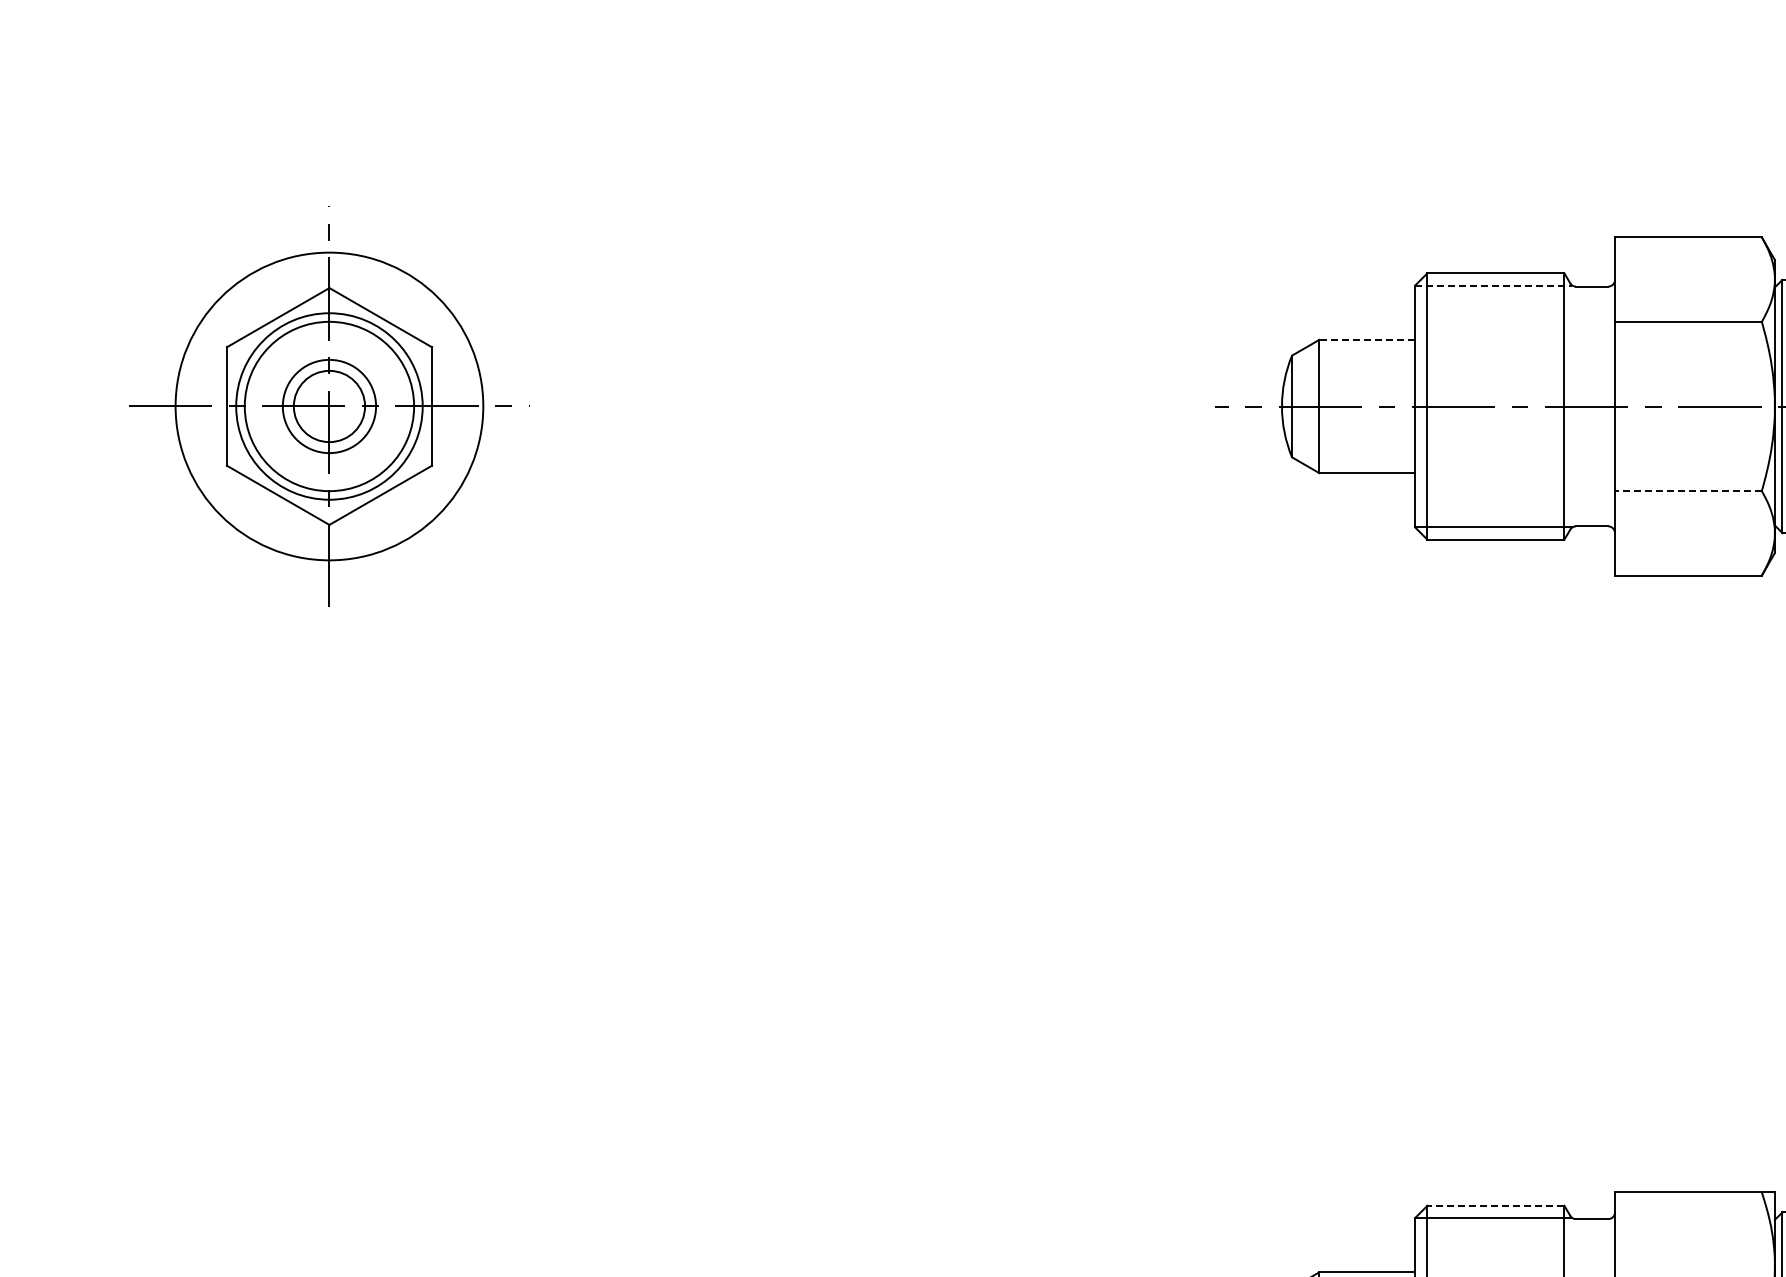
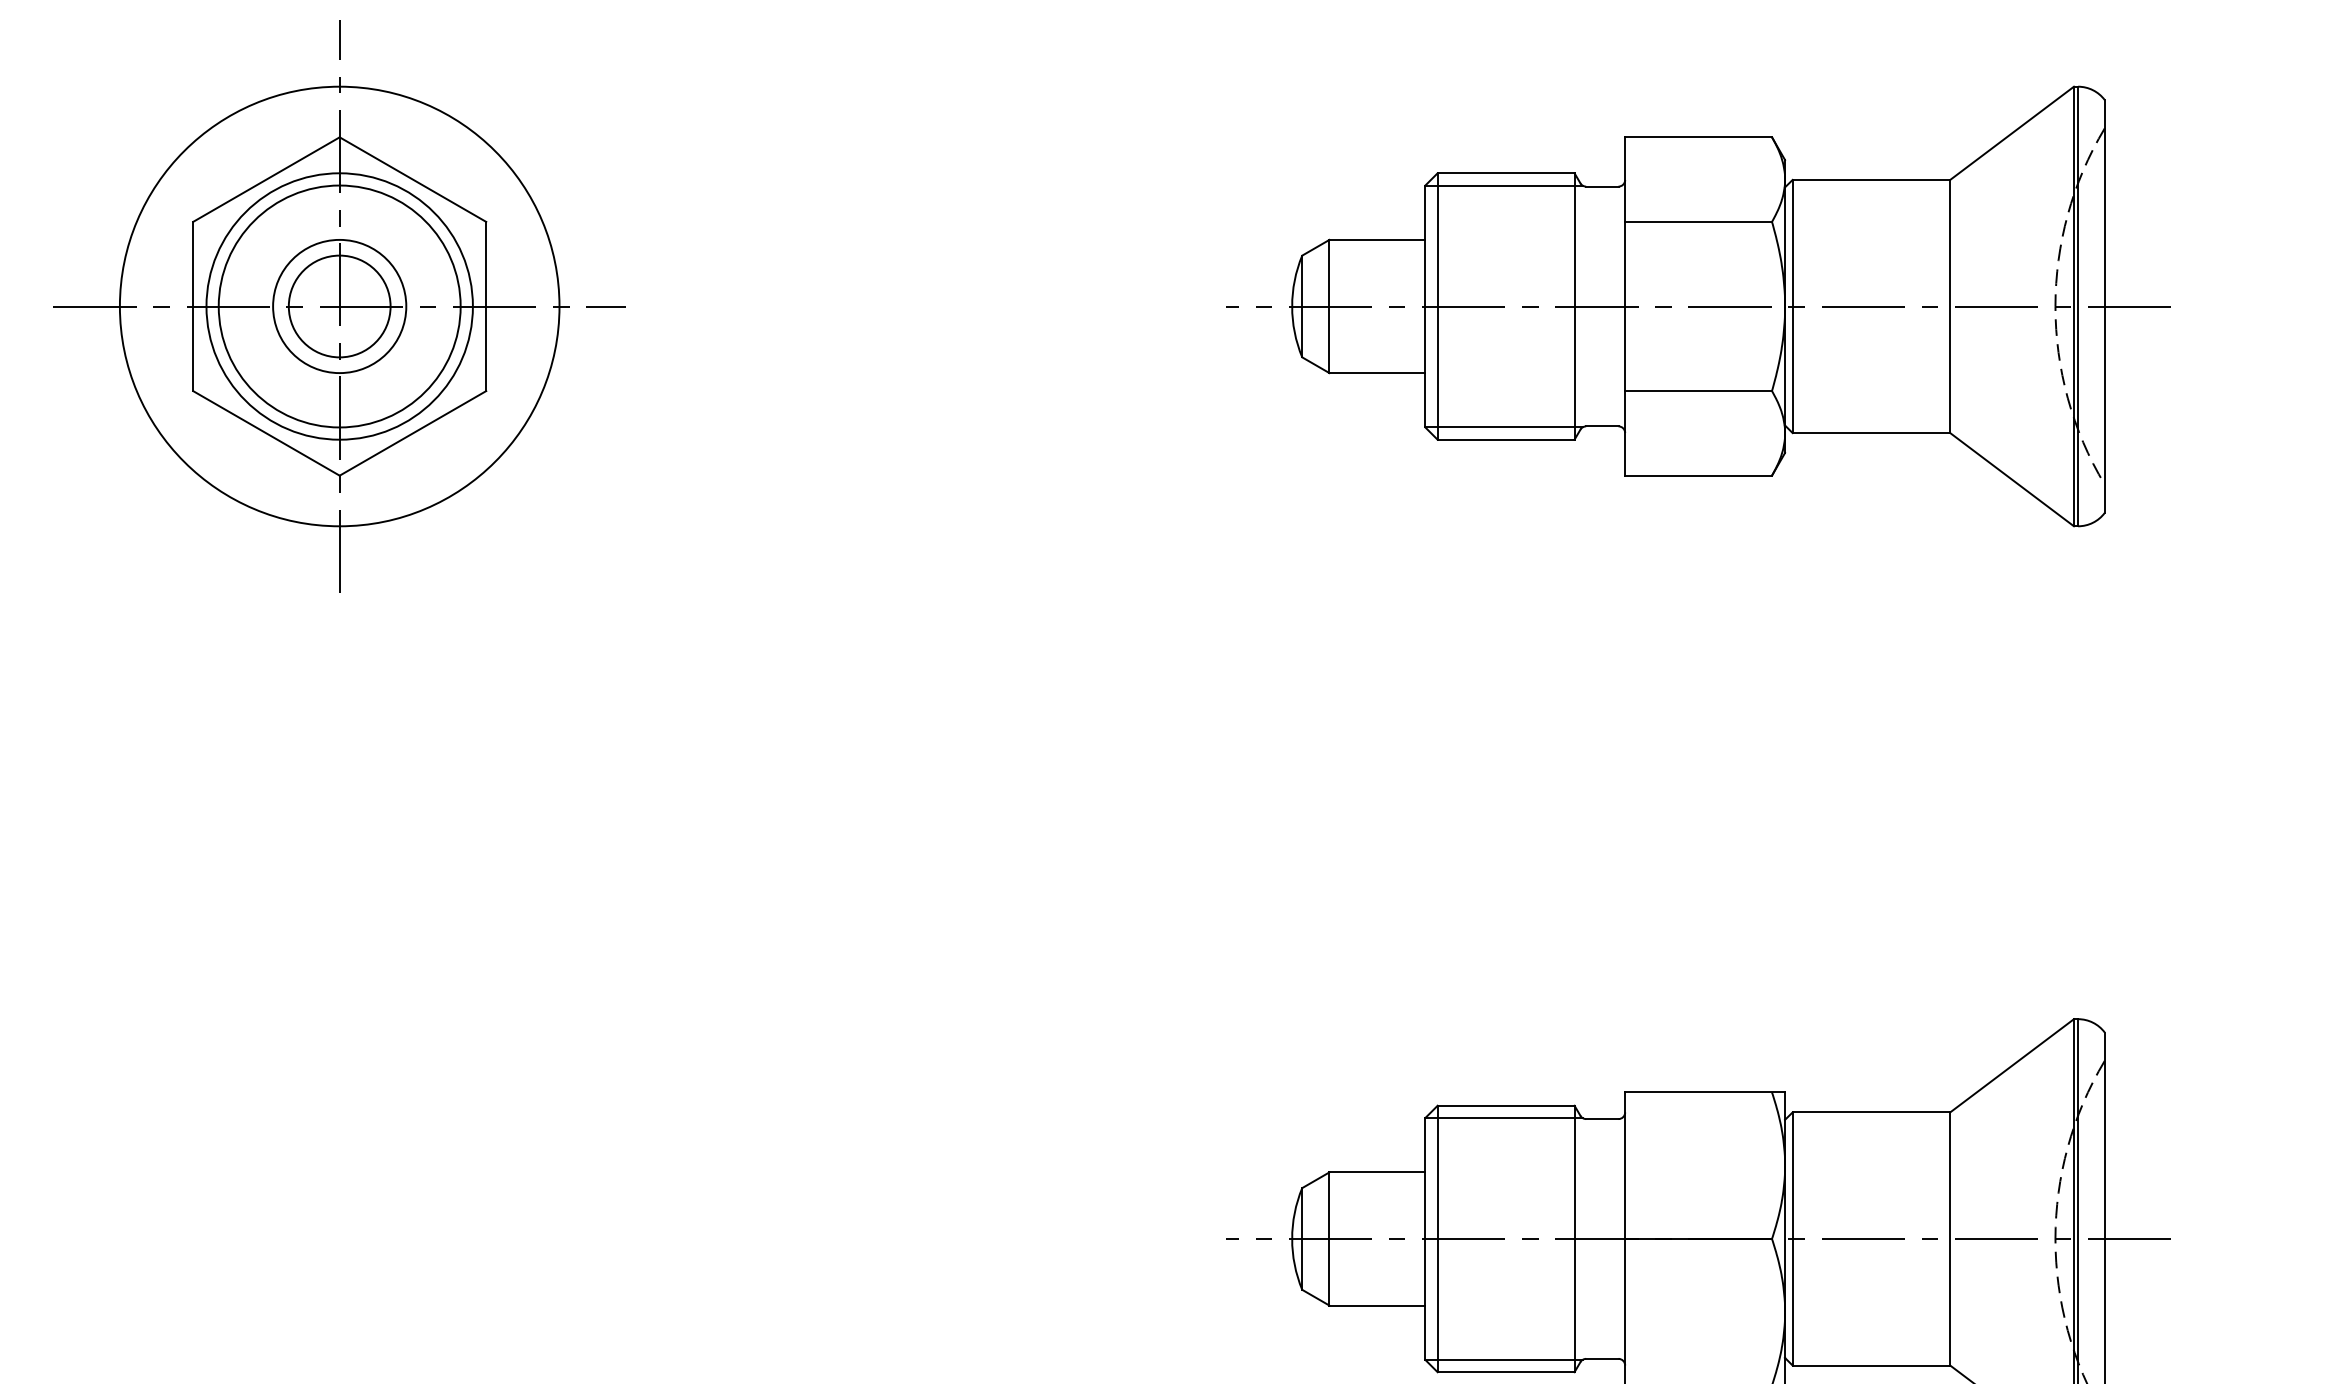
line: (1493, 285) -> (1503, 185), dashed -> solid
line: (1367, 339) -> (1377, 239), dashed -> solid
part: (329, 406) -> (339, 306), size x1.43
line: (1688, 491) -> (1698, 391), dashed -> solid
line: (1495, 1205) -> (1505, 1105), dashed -> solid

